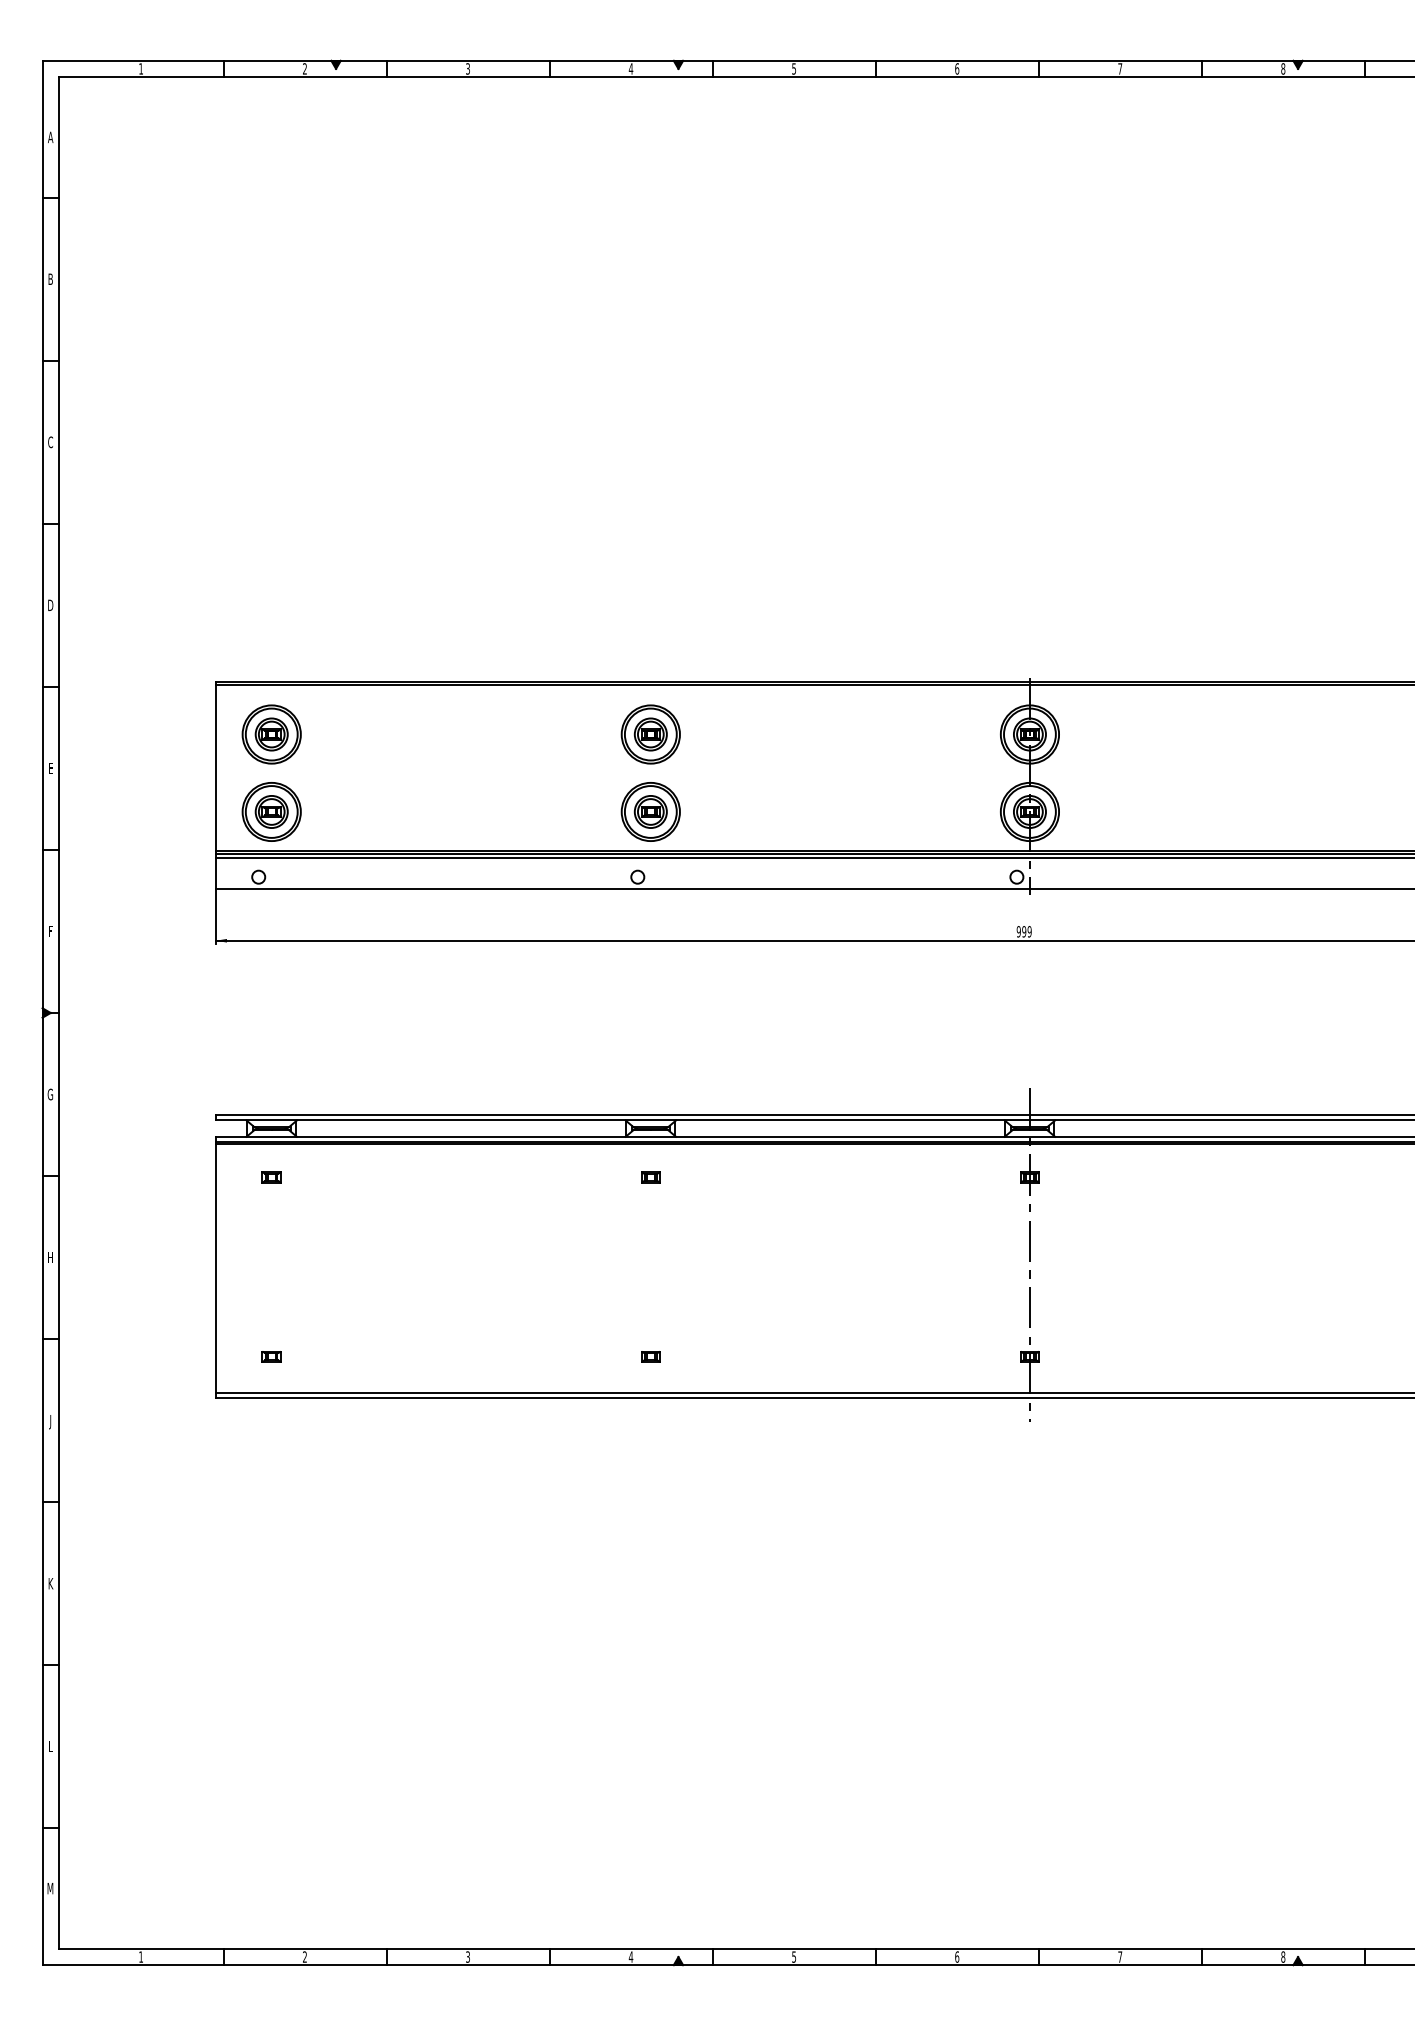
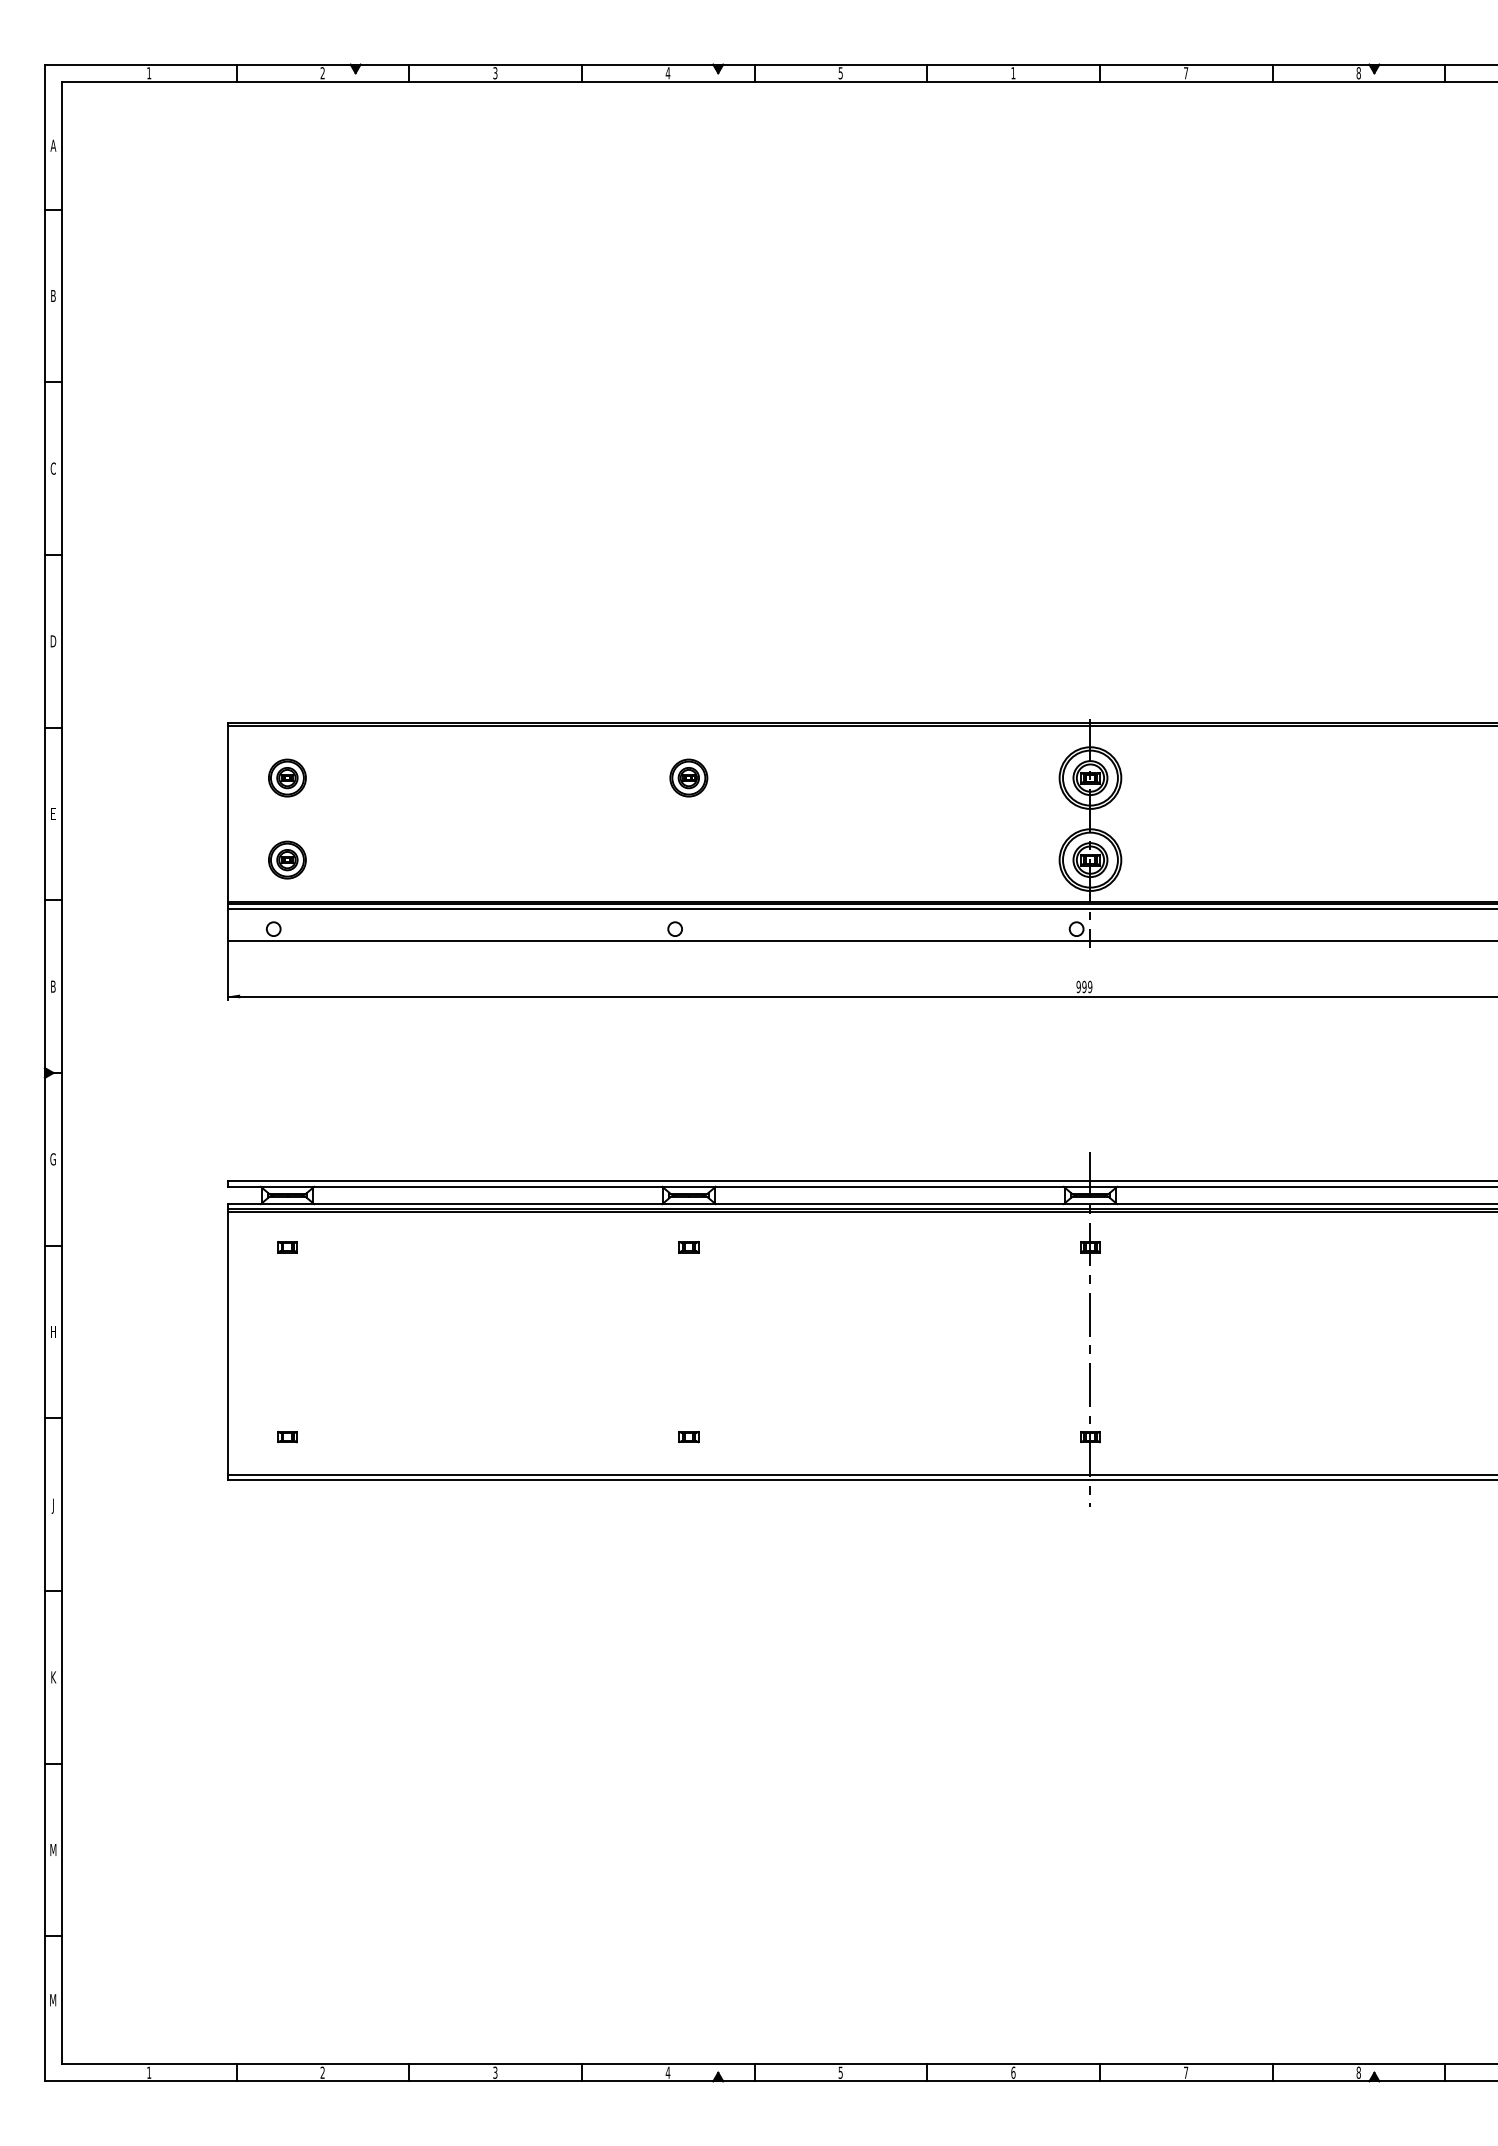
text: (957, 68) -> (1013, 72), 6 -> 1
part: (271, 734) -> (287, 778), size x0.6
part: (650, 734) -> (688, 778), size x0.6
part: (271, 811) -> (287, 859), size x0.6
part: (650, 811) -> (688, 859), removed
text: (50, 931) -> (53, 986), F -> B
text: (50, 1746) -> (53, 1849), L -> M

